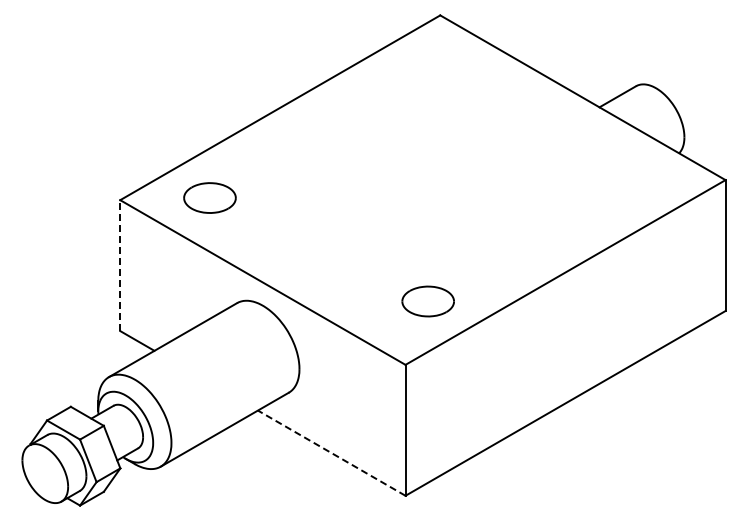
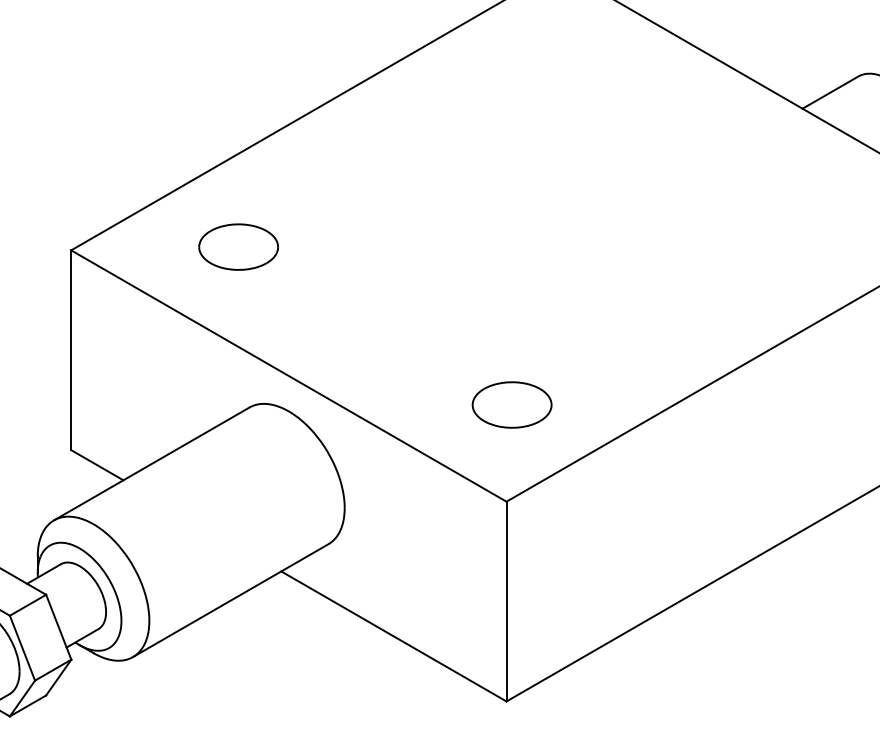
part: (209, 197) -> (237, 246), moved
line: (120, 265) -> (71, 350), dashed -> solid
part: (427, 301) -> (511, 404), moved
line: (331, 452) -> (393, 635), dashed -> solid

